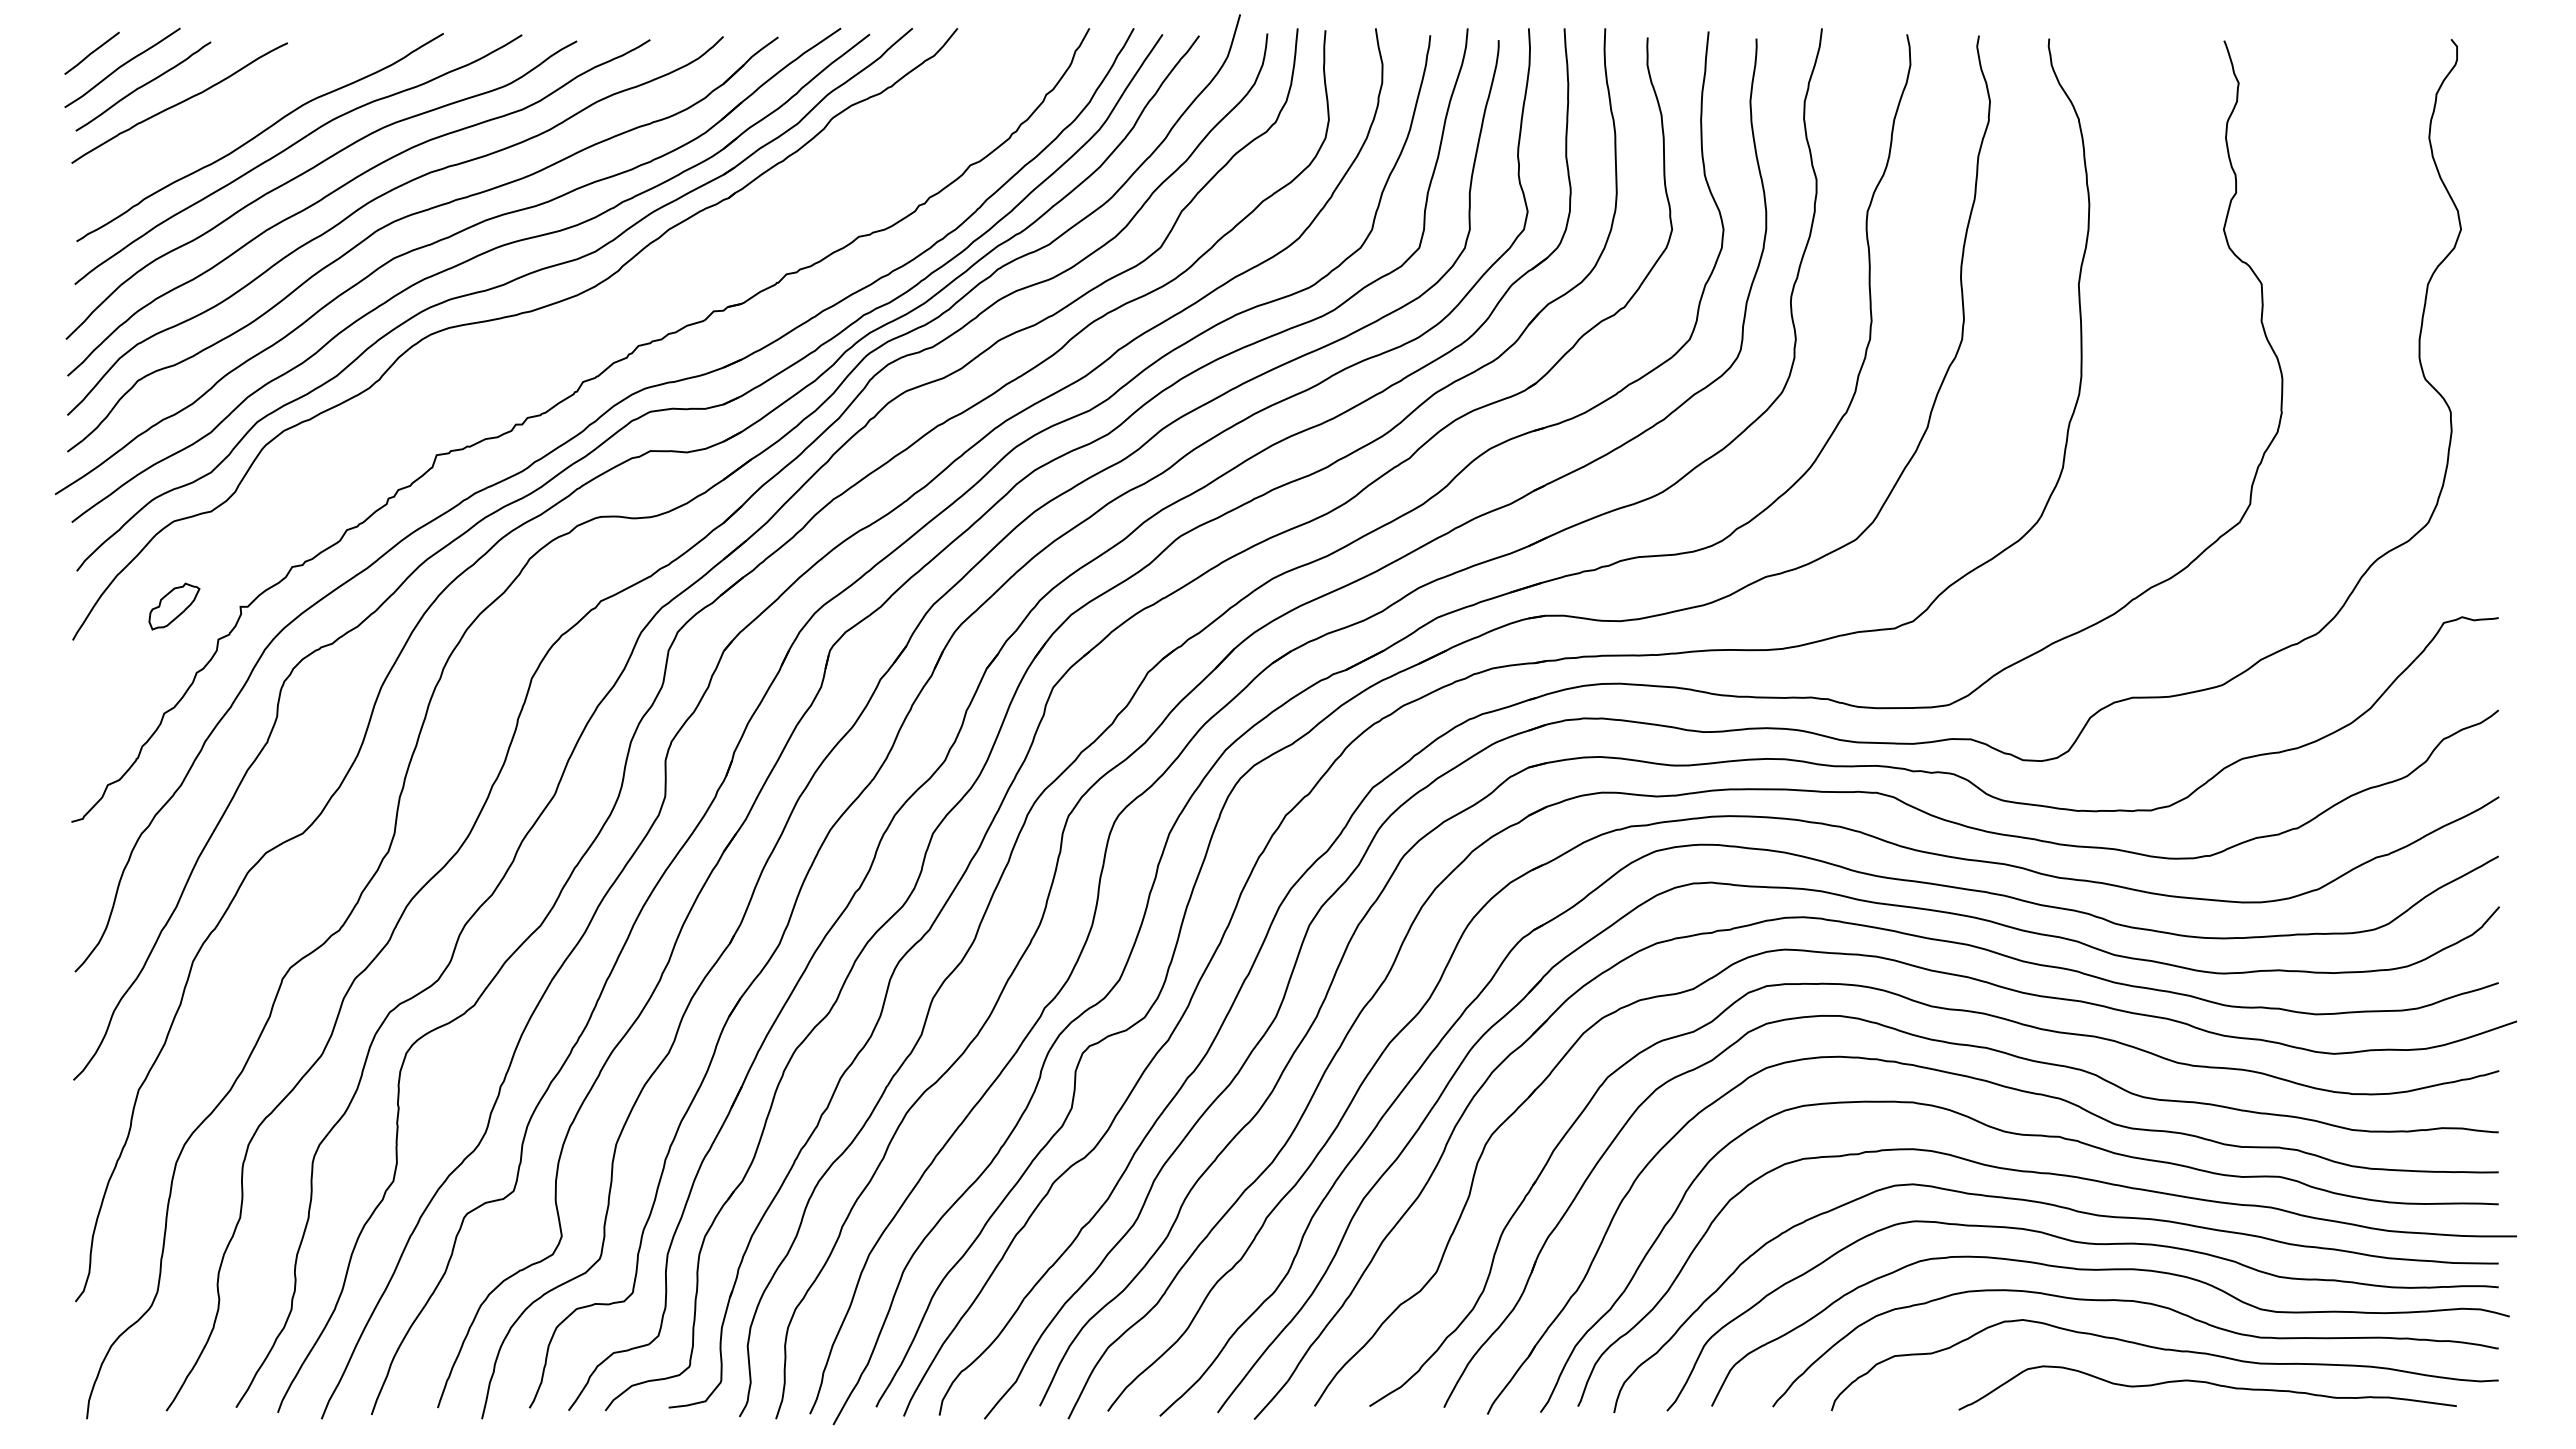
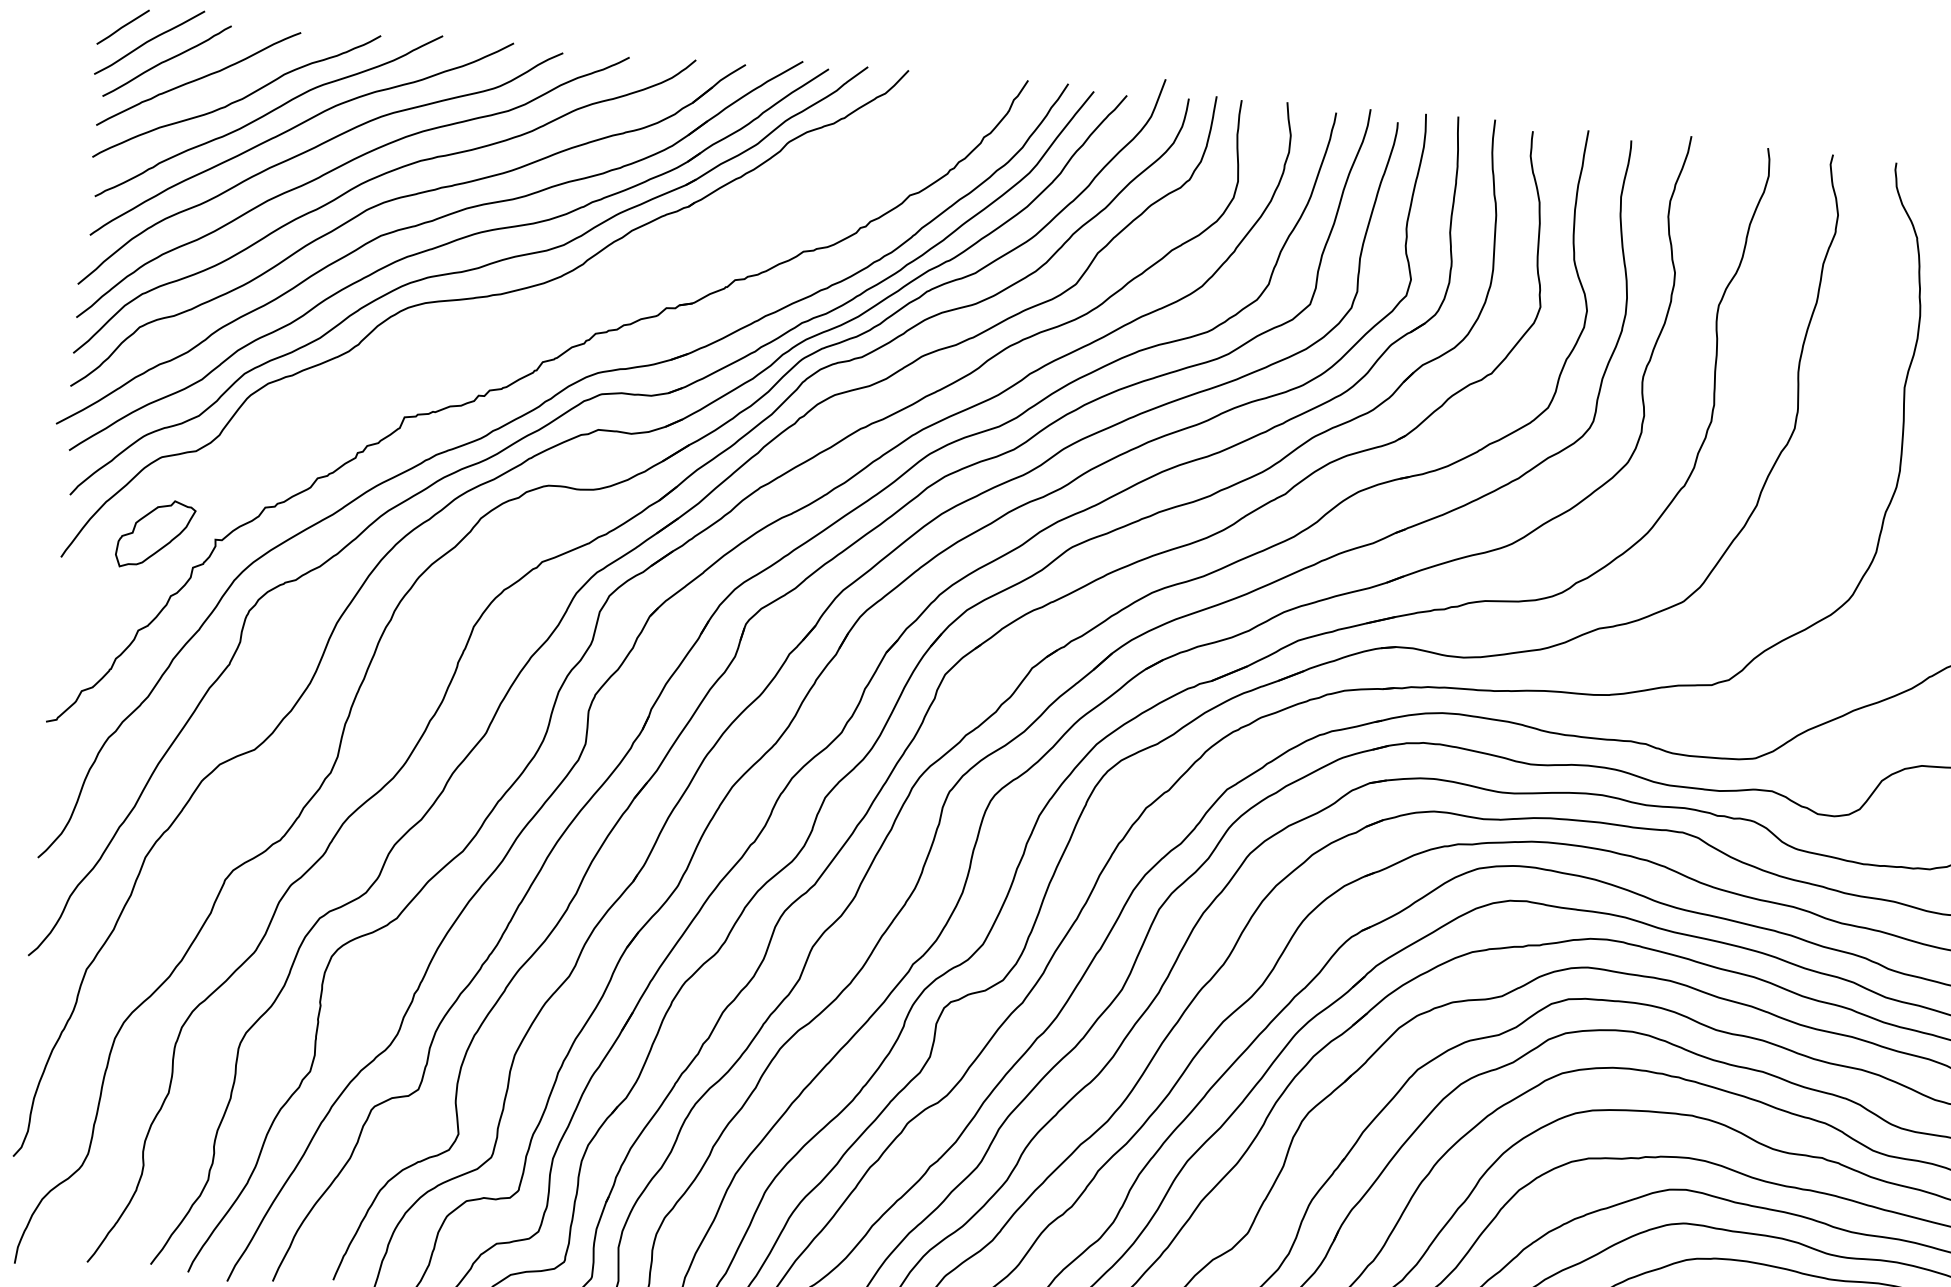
curve: (224, 122) -> (237, 99), added
part: (174, 606) -> (155, 534), size x1.67

